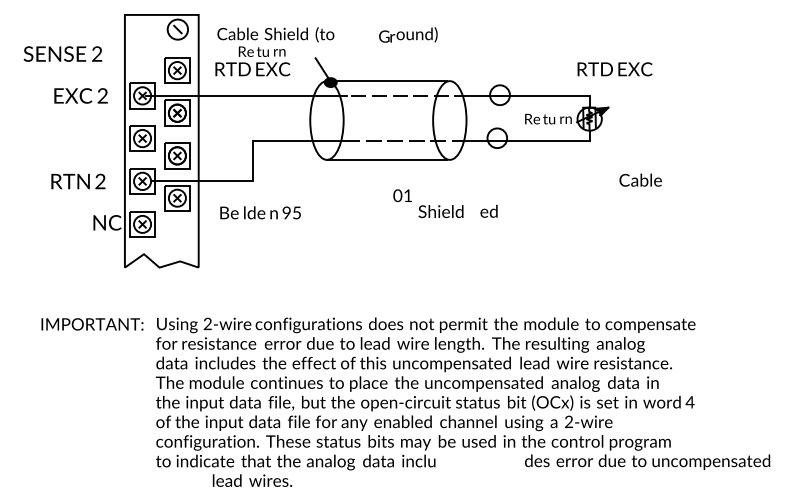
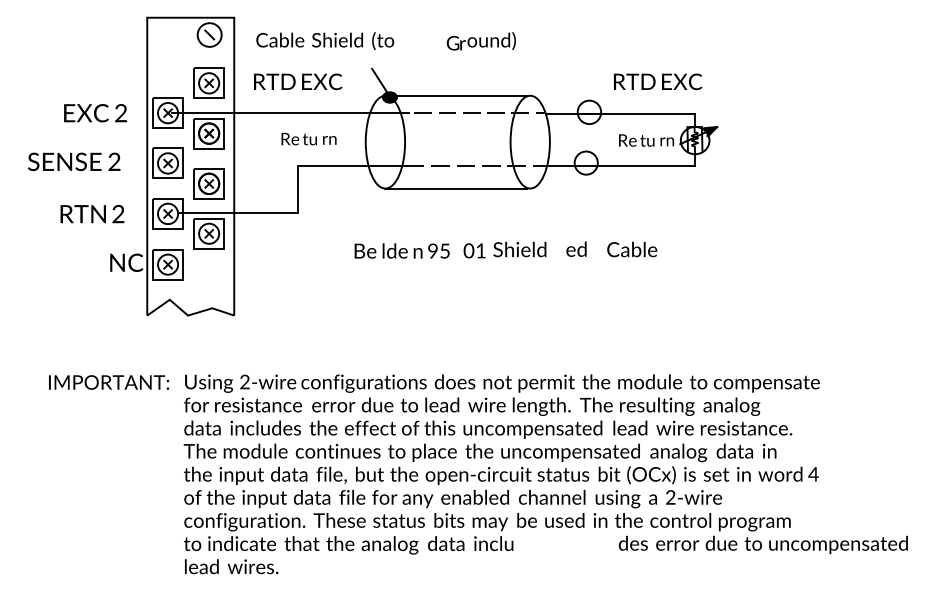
text: (261, 51) -> (308, 138), moved
text: (63, 53) -> (74, 161), moved
text: (615, 69) -> (658, 81), moved
text: (640, 180) -> (632, 249), moved
text: (402, 195) -> (474, 250), moved
text: (259, 212) -> (401, 250), moved
text: (252, 480) -> (231, 566), moved

